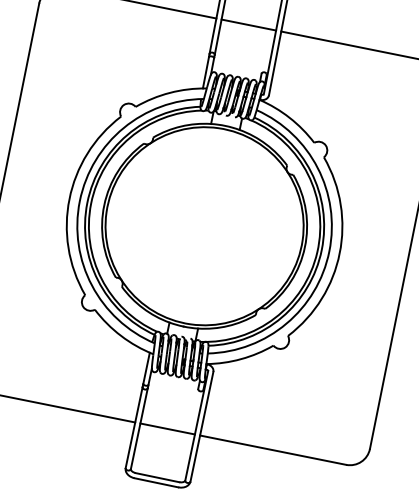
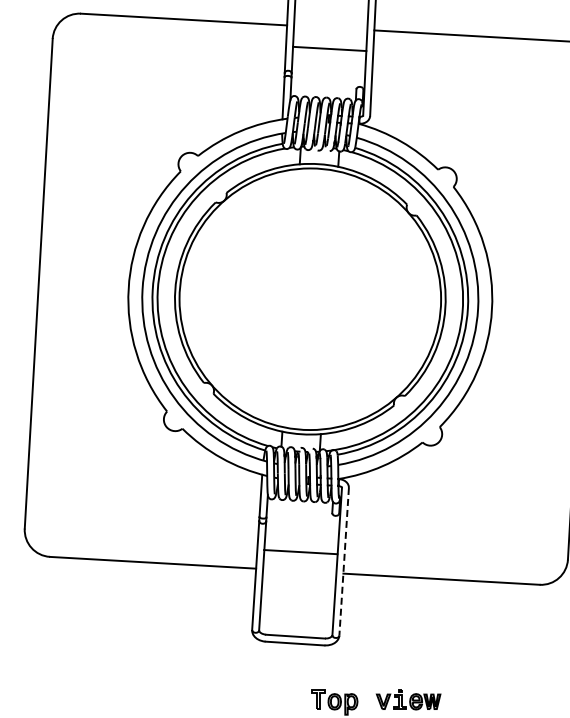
line: (248, 24) -> (329, 48), moved
line: (202, 426) -> (344, 561), solid -> dashed
line: (167, 429) -> (300, 552), moved

